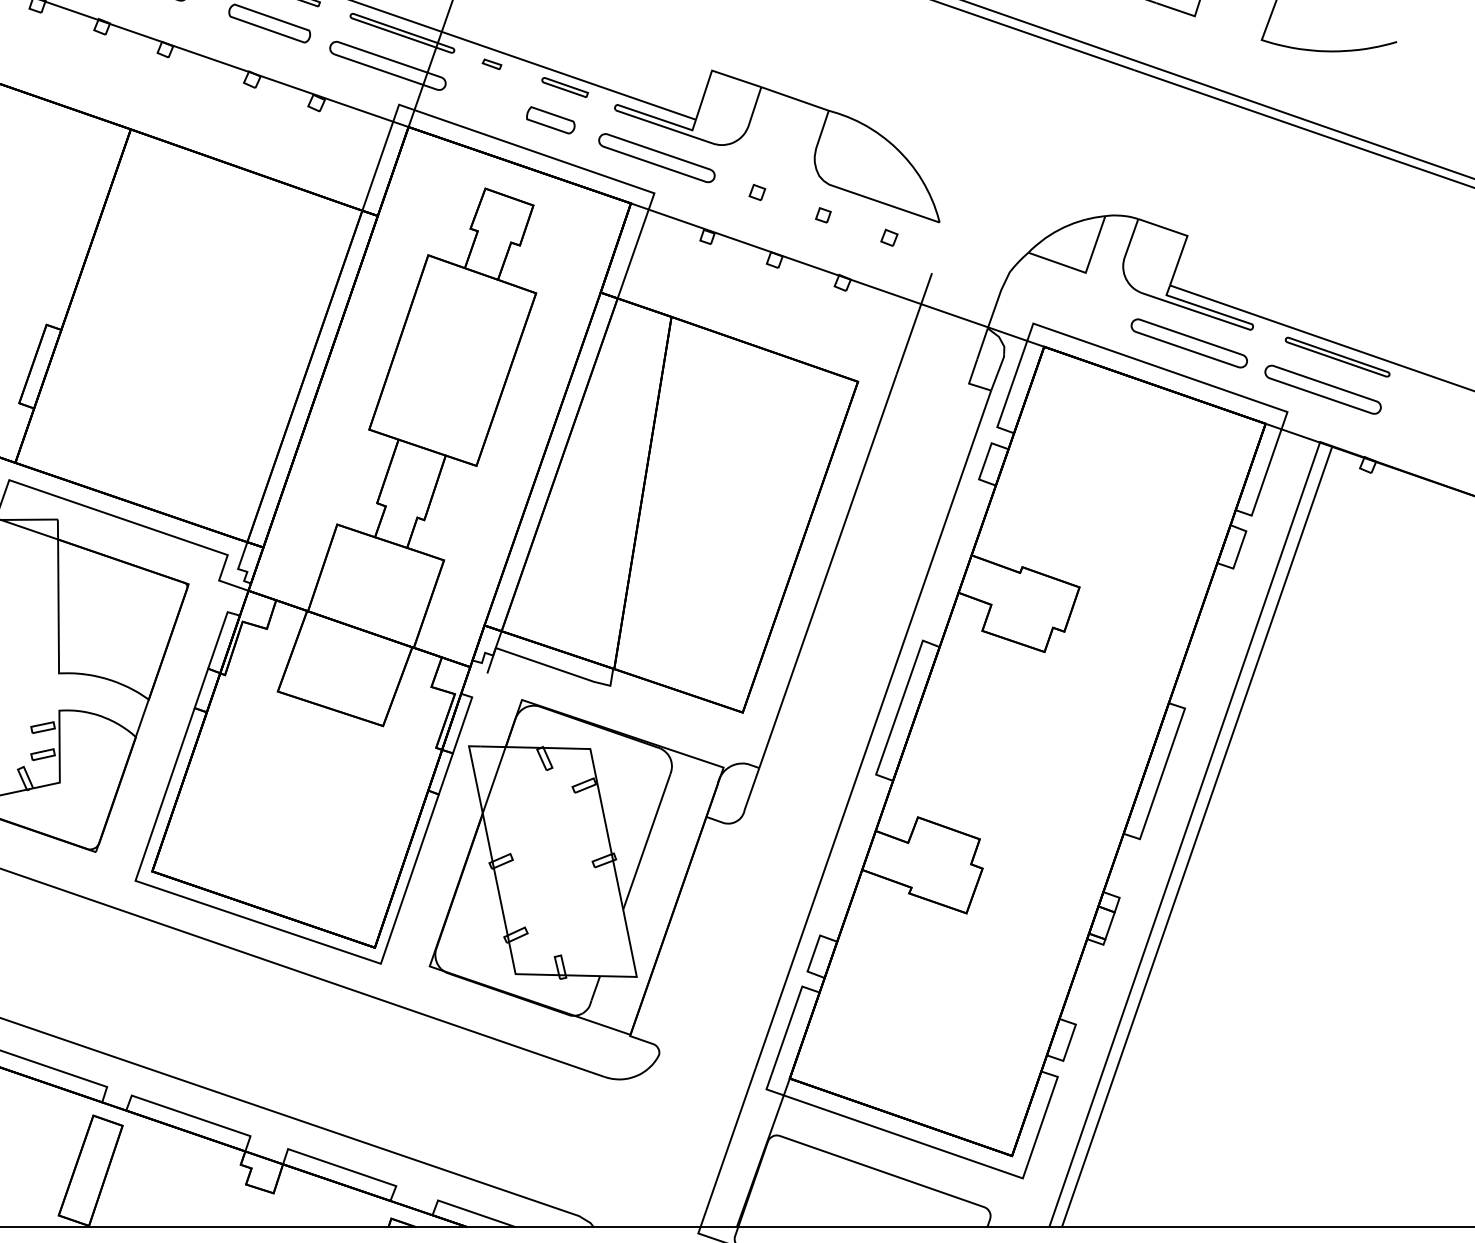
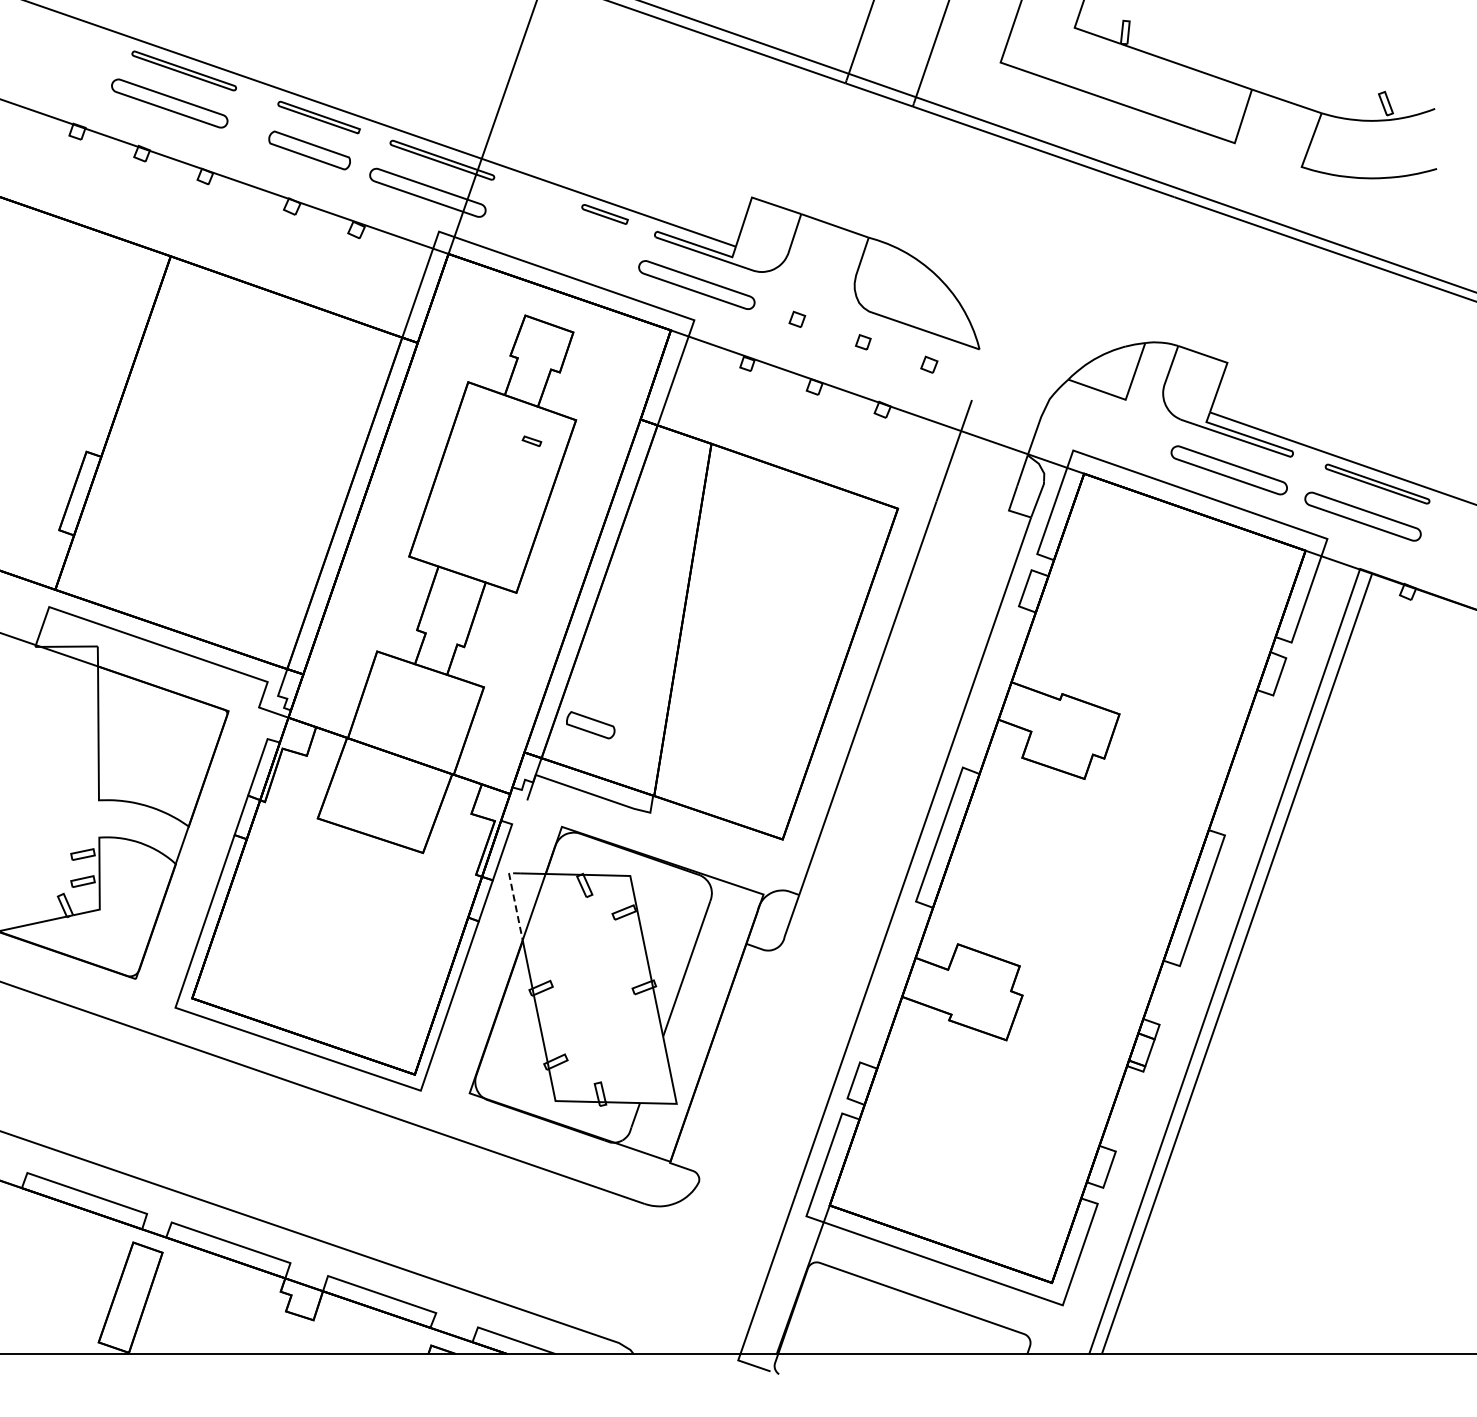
part: (491, 63) -> (531, 440), moved
part: (550, 120) -> (590, 725), moved
line: (474, 773) -> (514, 900), solid -> dashed

